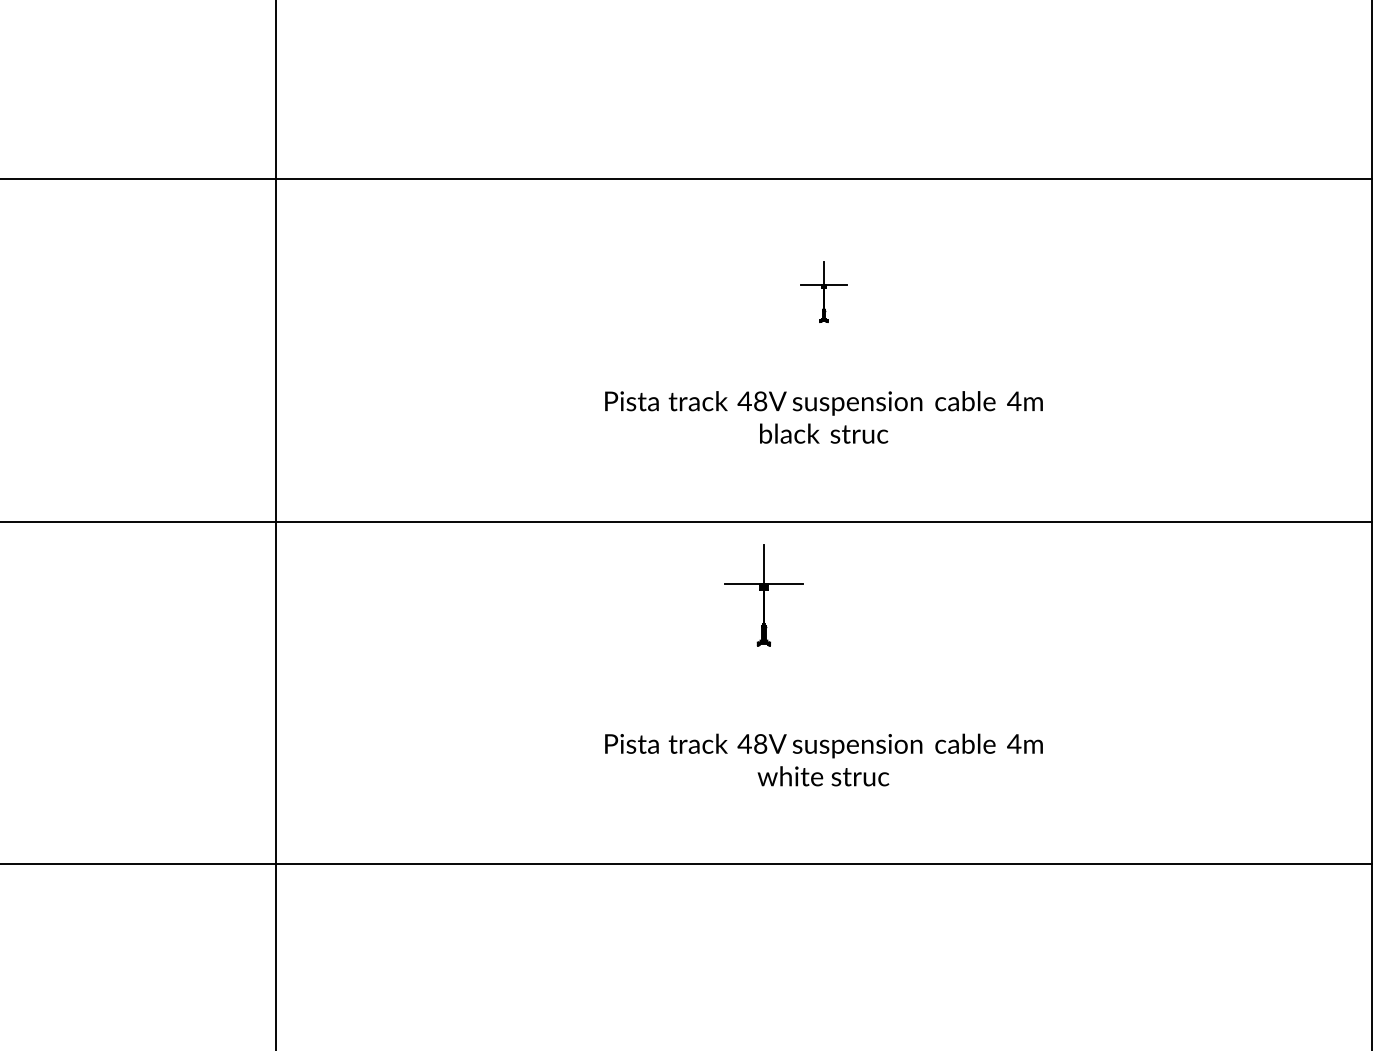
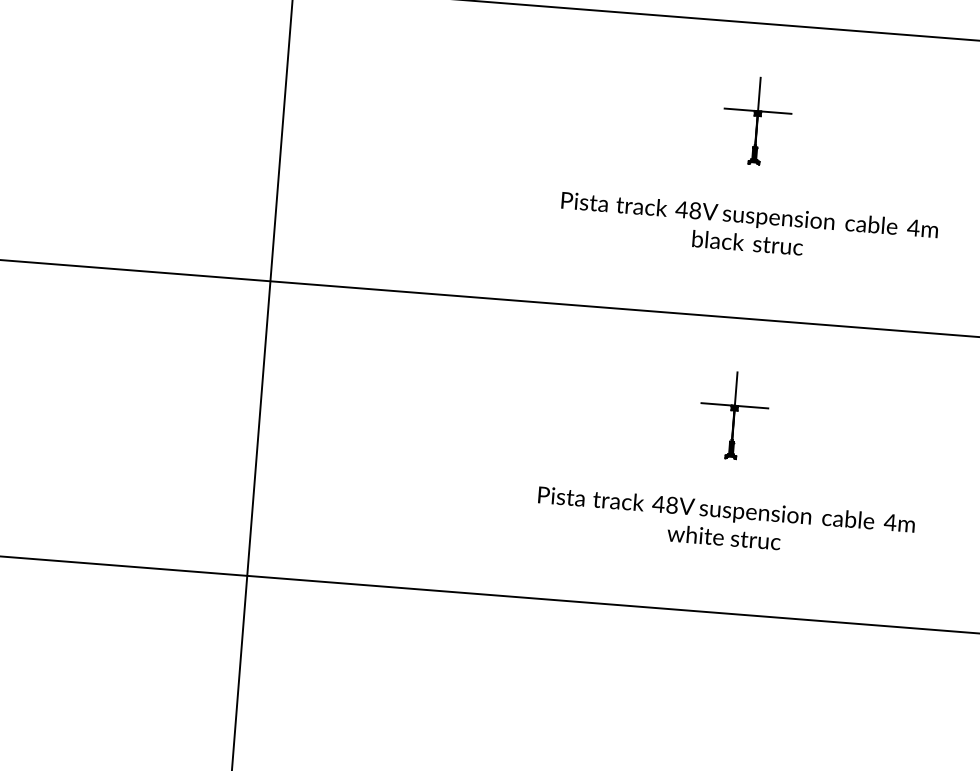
part: (823, 291) -> (756, 120), size x1.67
part: (763, 595) -> (733, 415), moved

